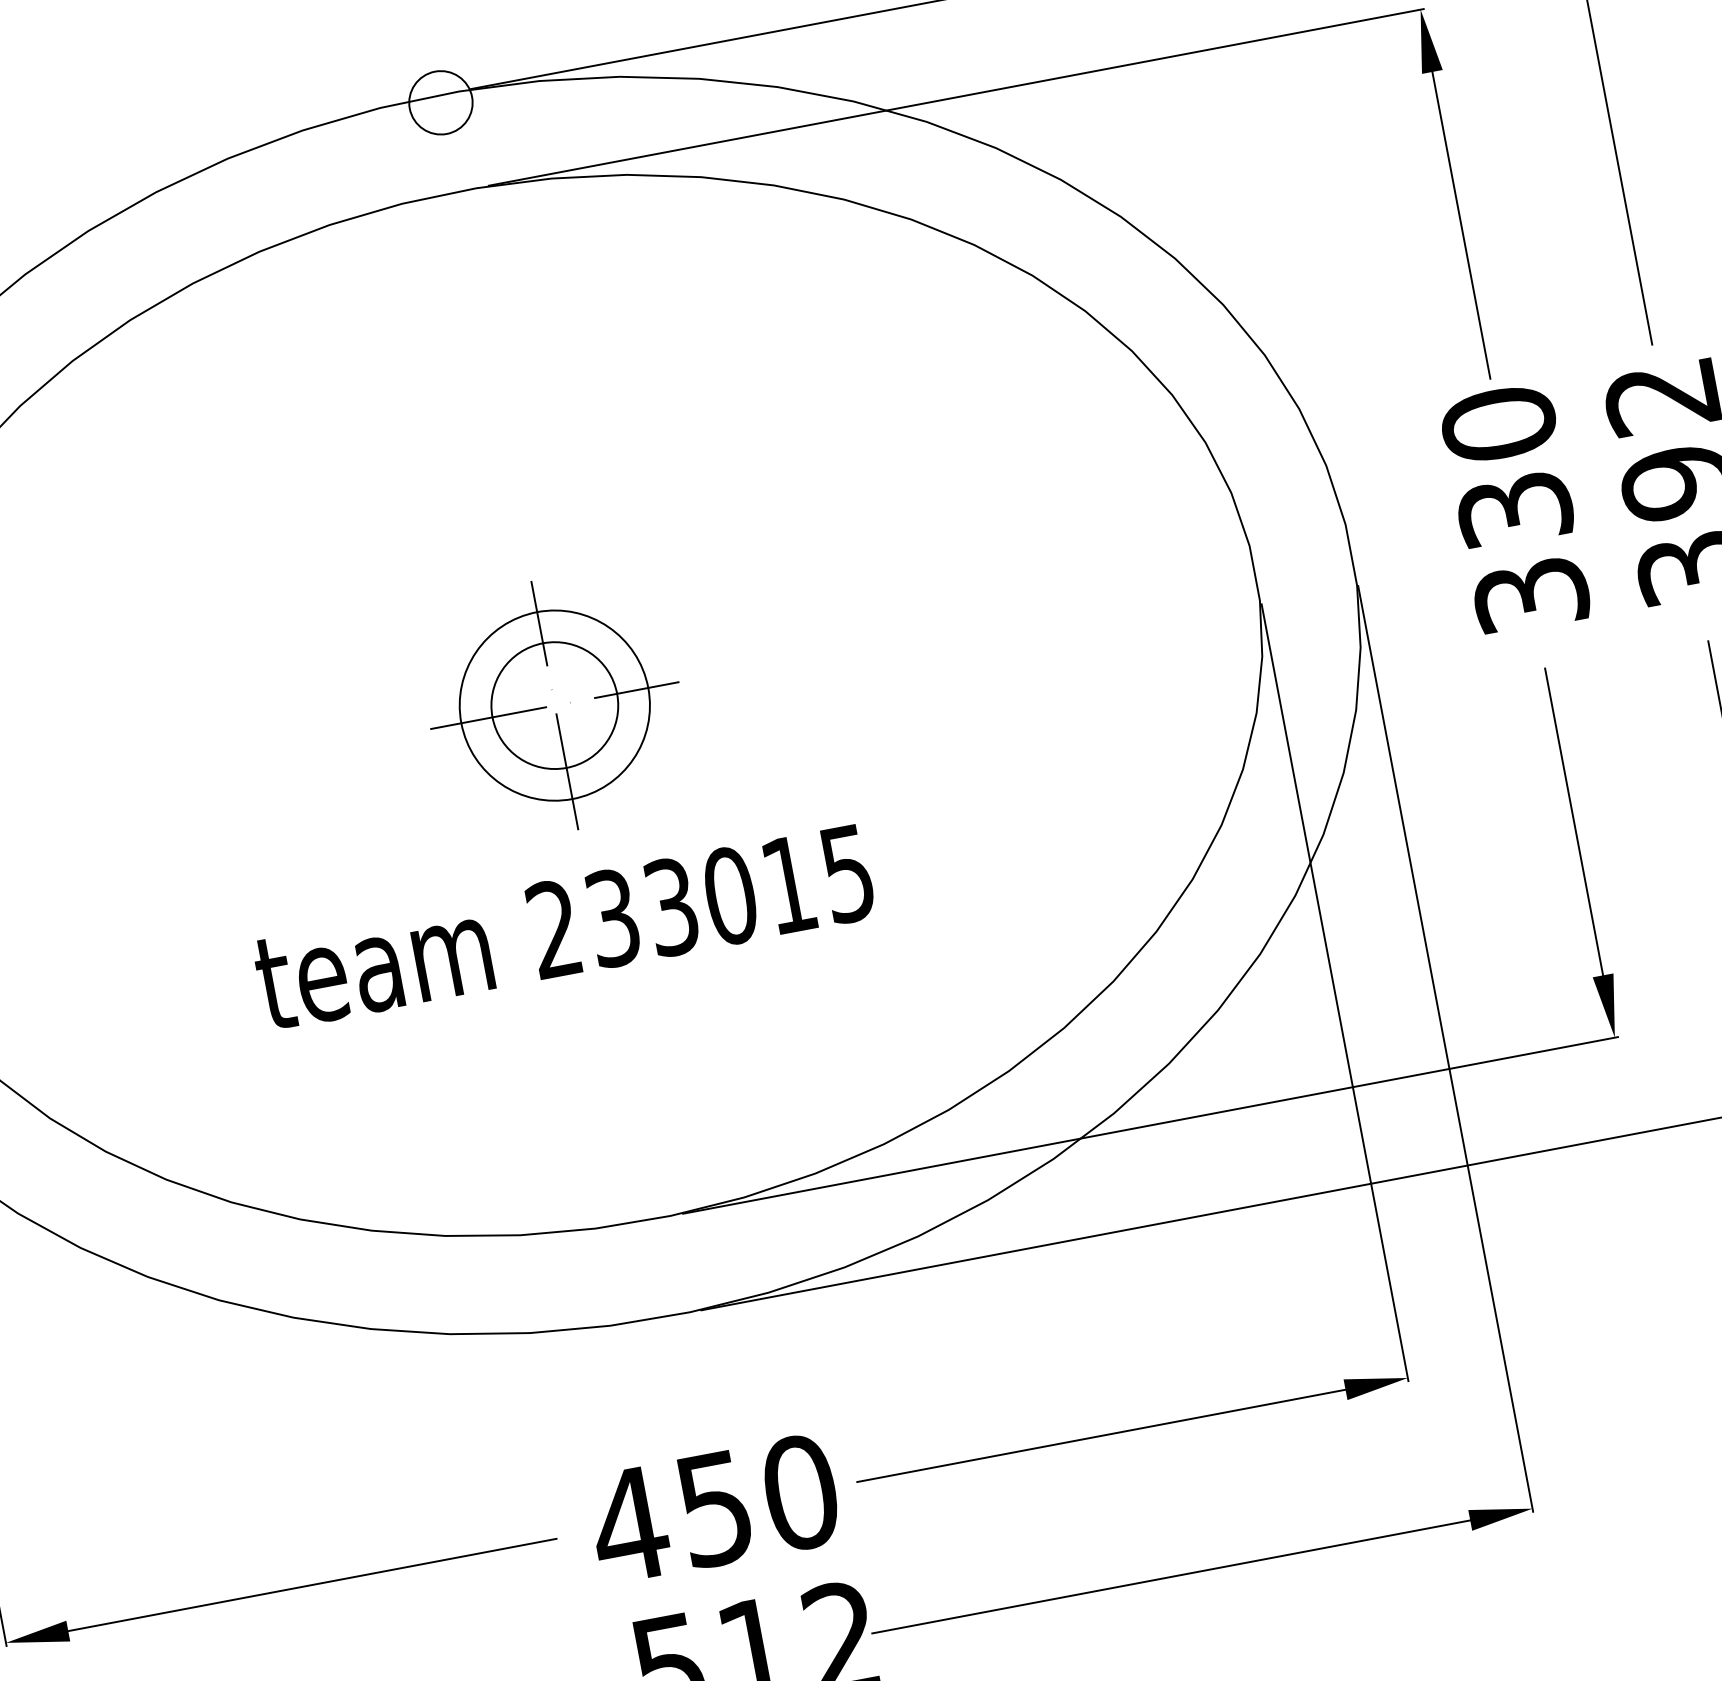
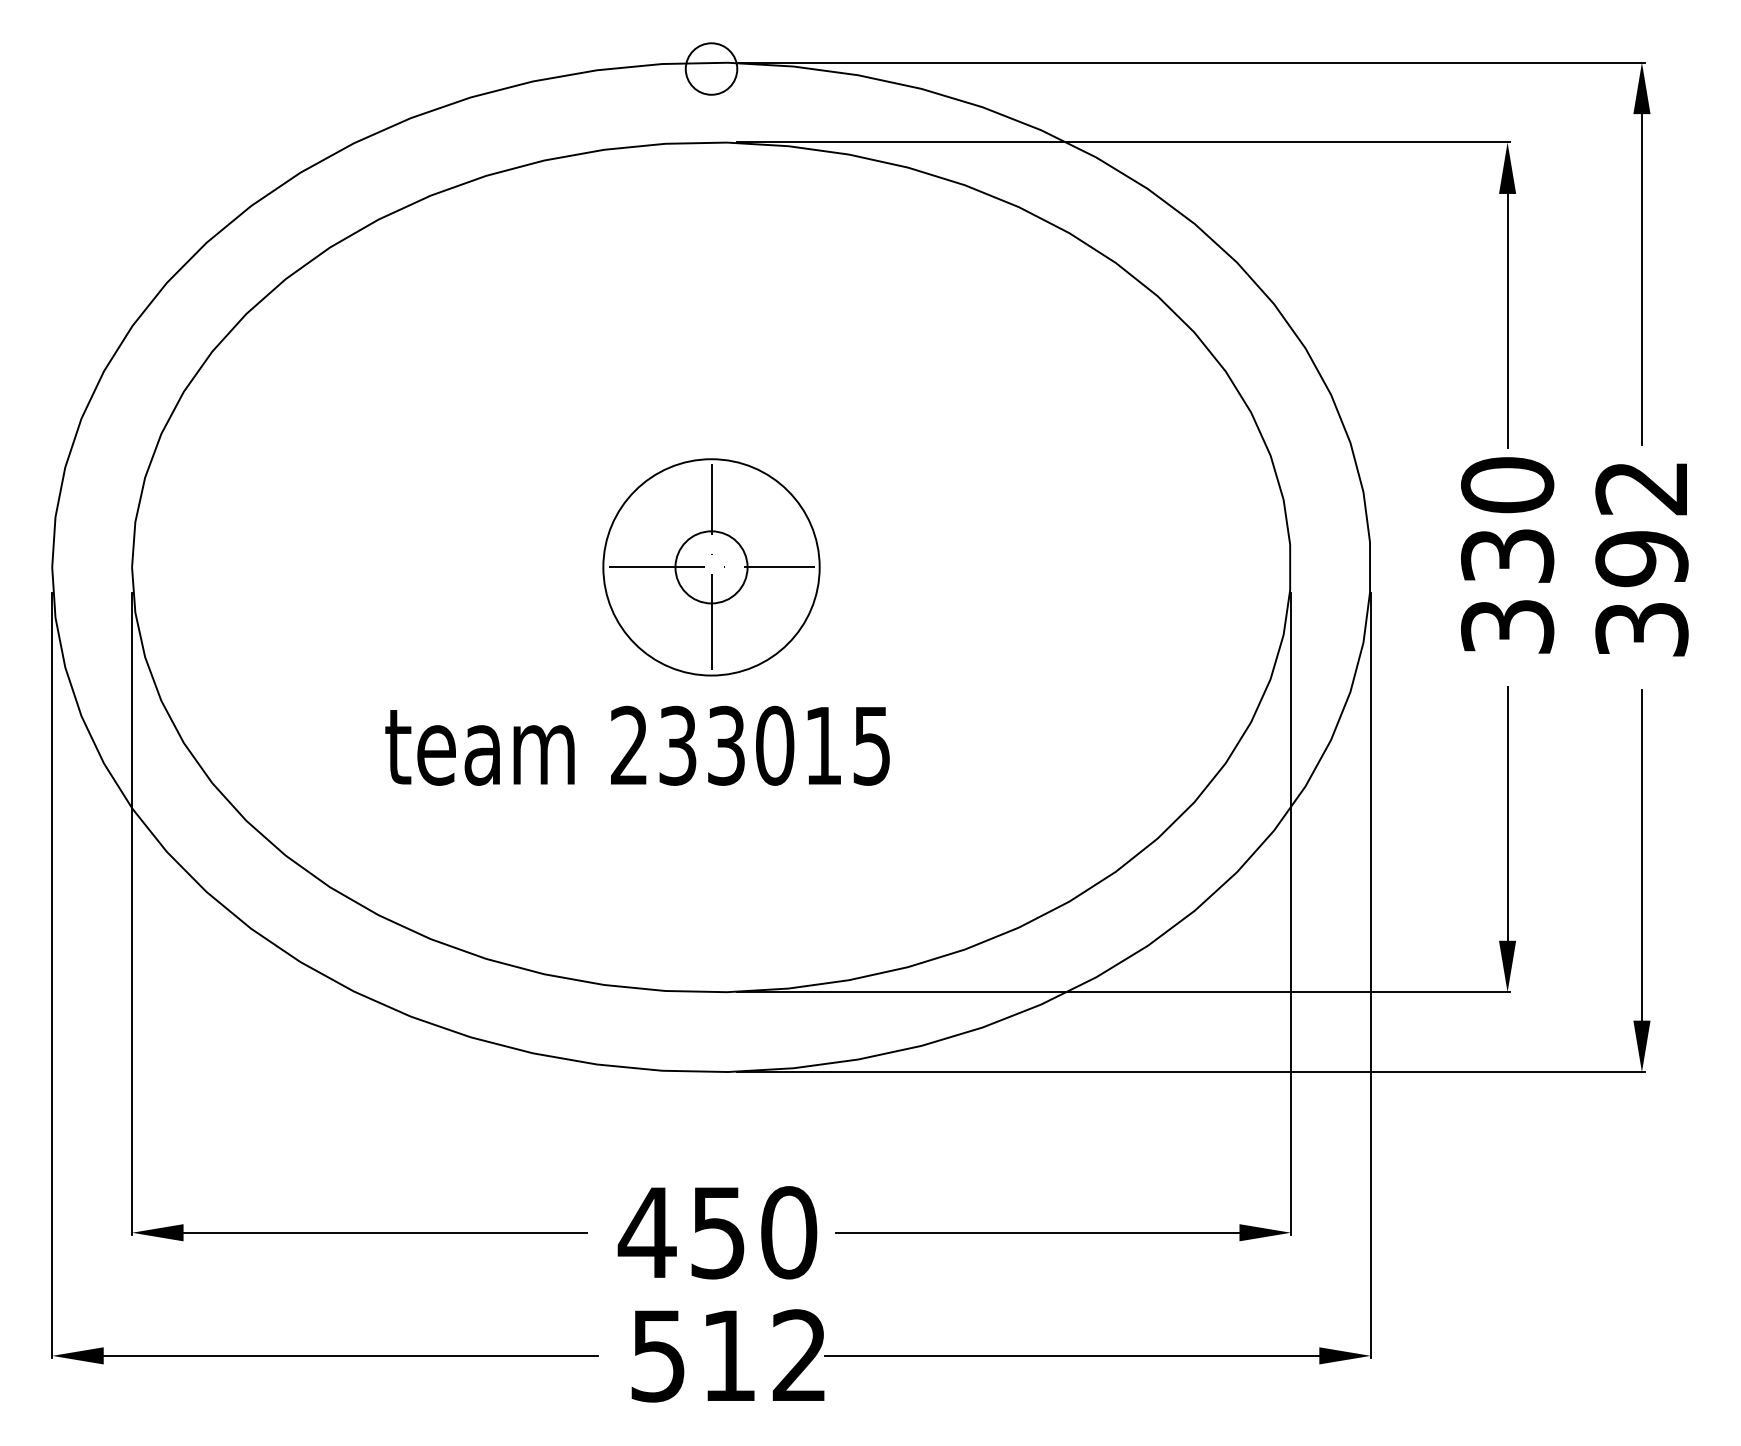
circle: (554, 704) -> (711, 566), size x0.7
circle: (554, 705) -> (711, 567), size x1.4
text: (564, 926) -> (637, 745), moved

